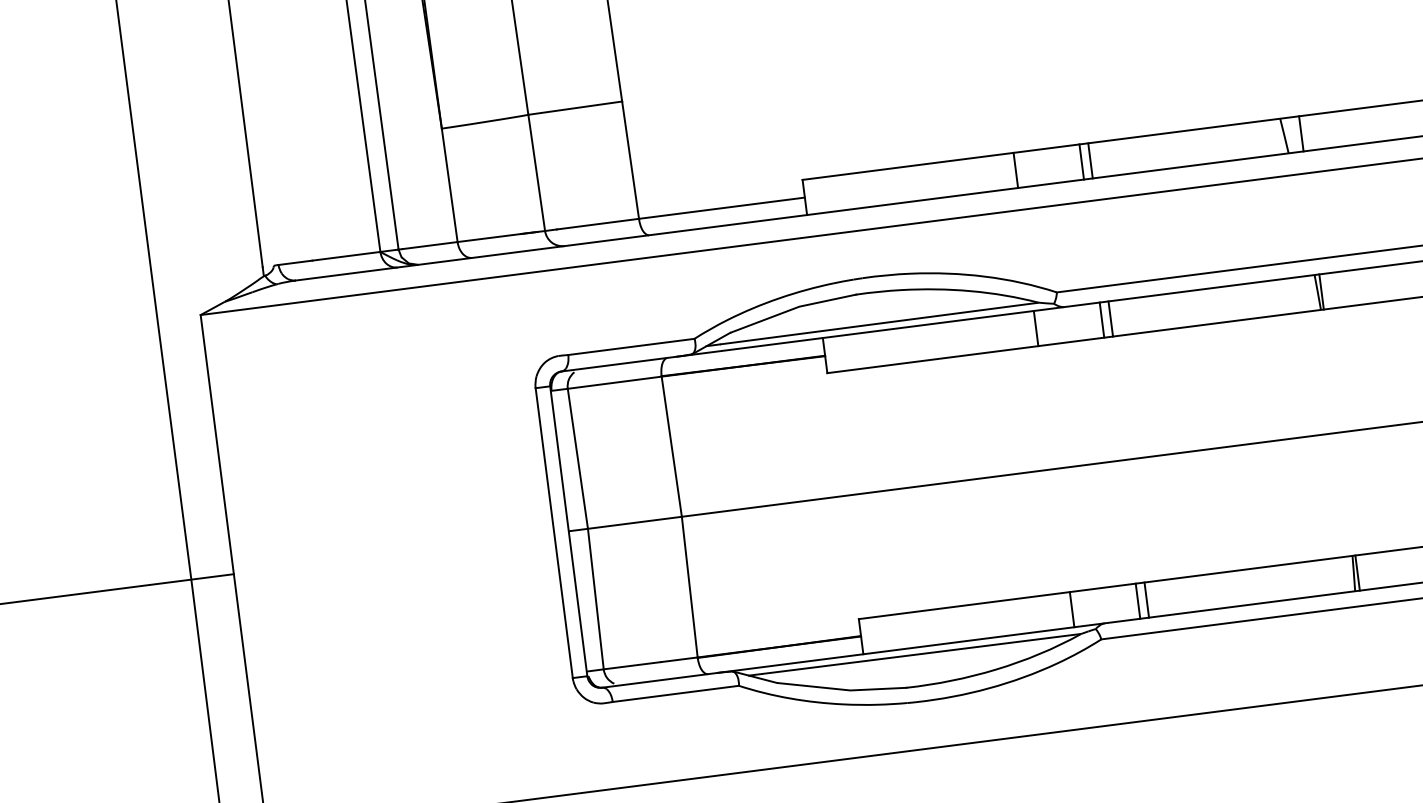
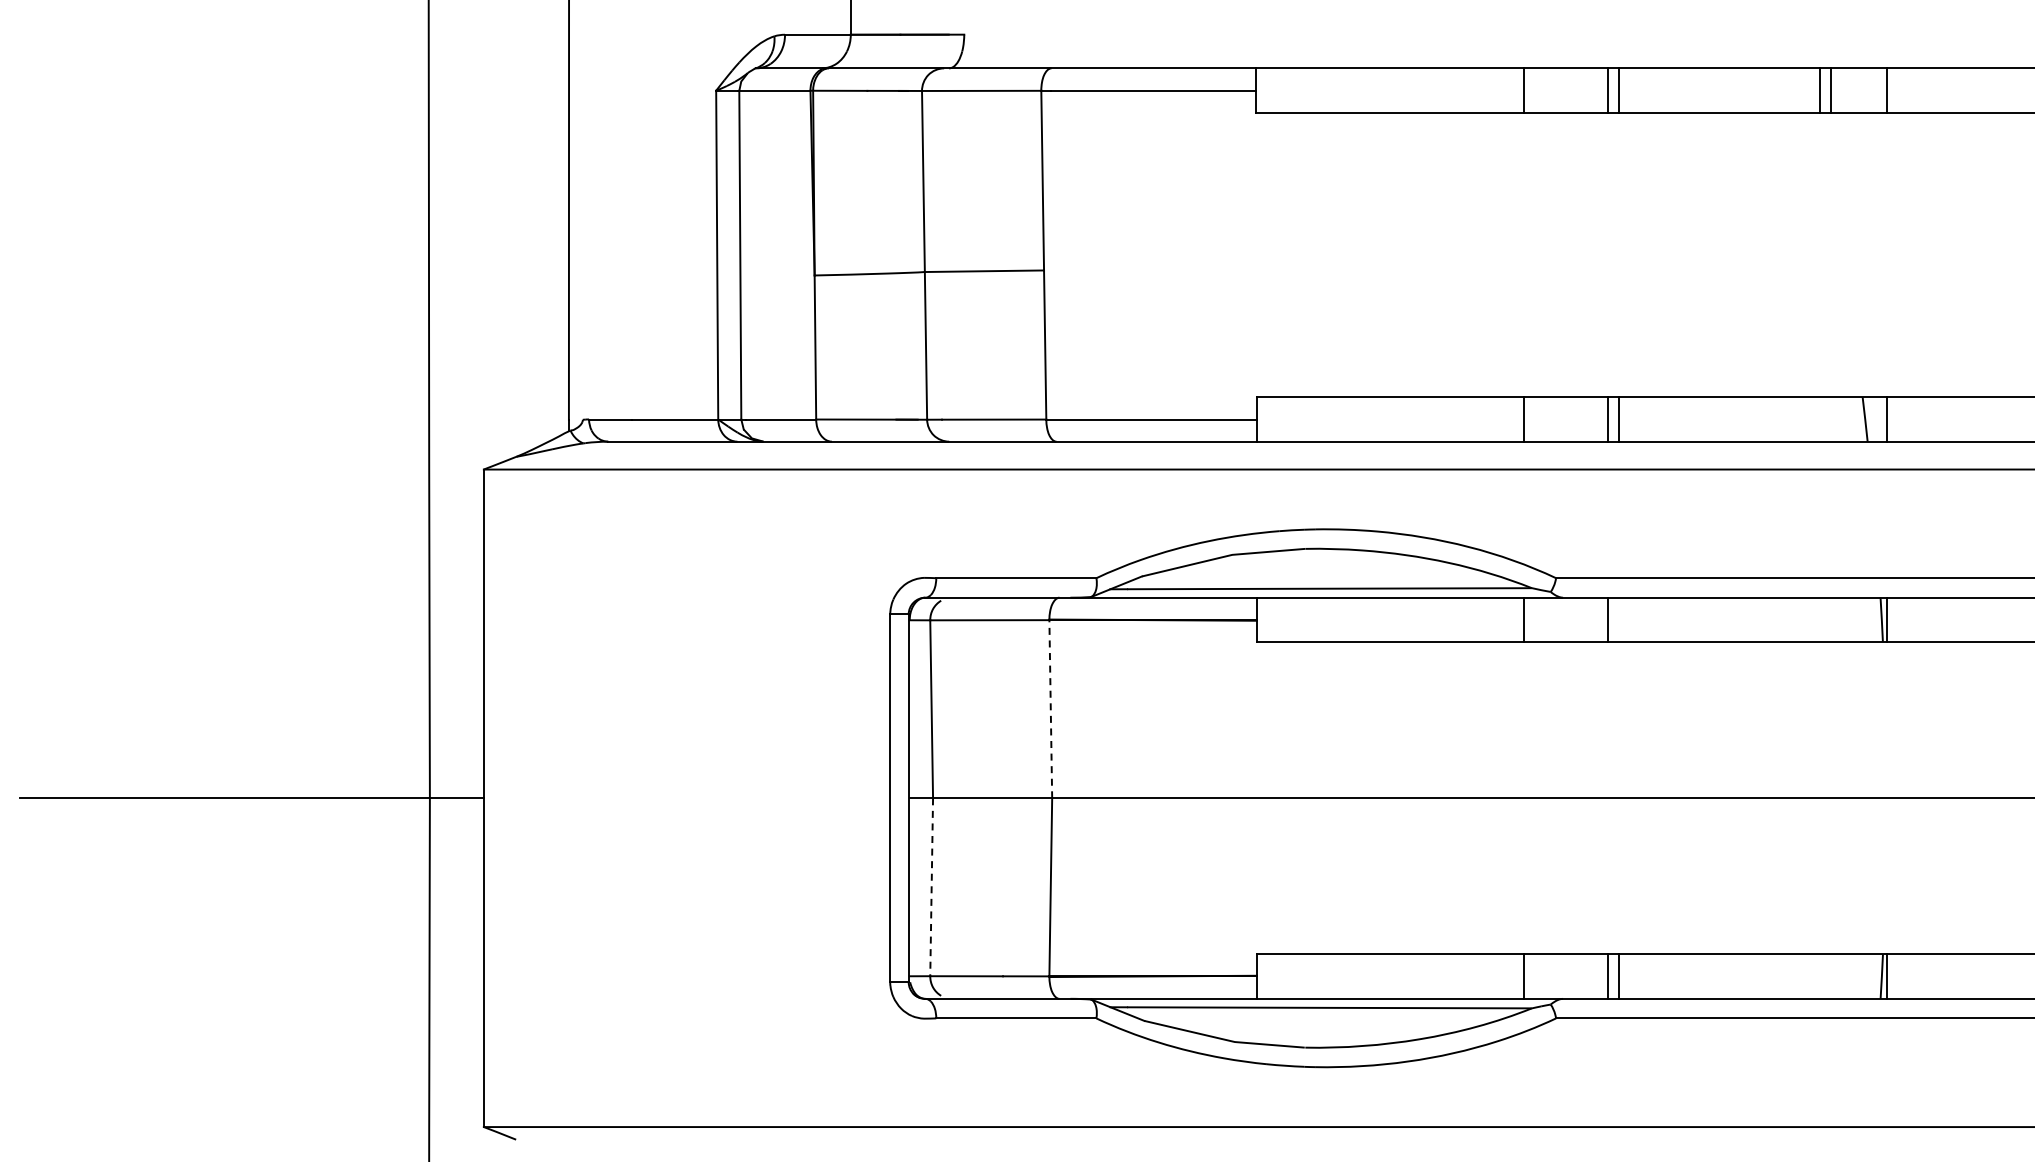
line: (1111, 318) -> (1619, 619), removed
line: (671, 446) -> (1050, 708), solid -> dashed
line: (595, 599) -> (931, 887), solid -> dashed

